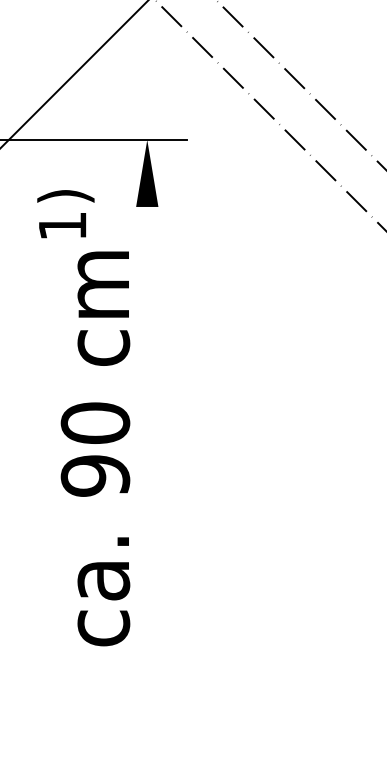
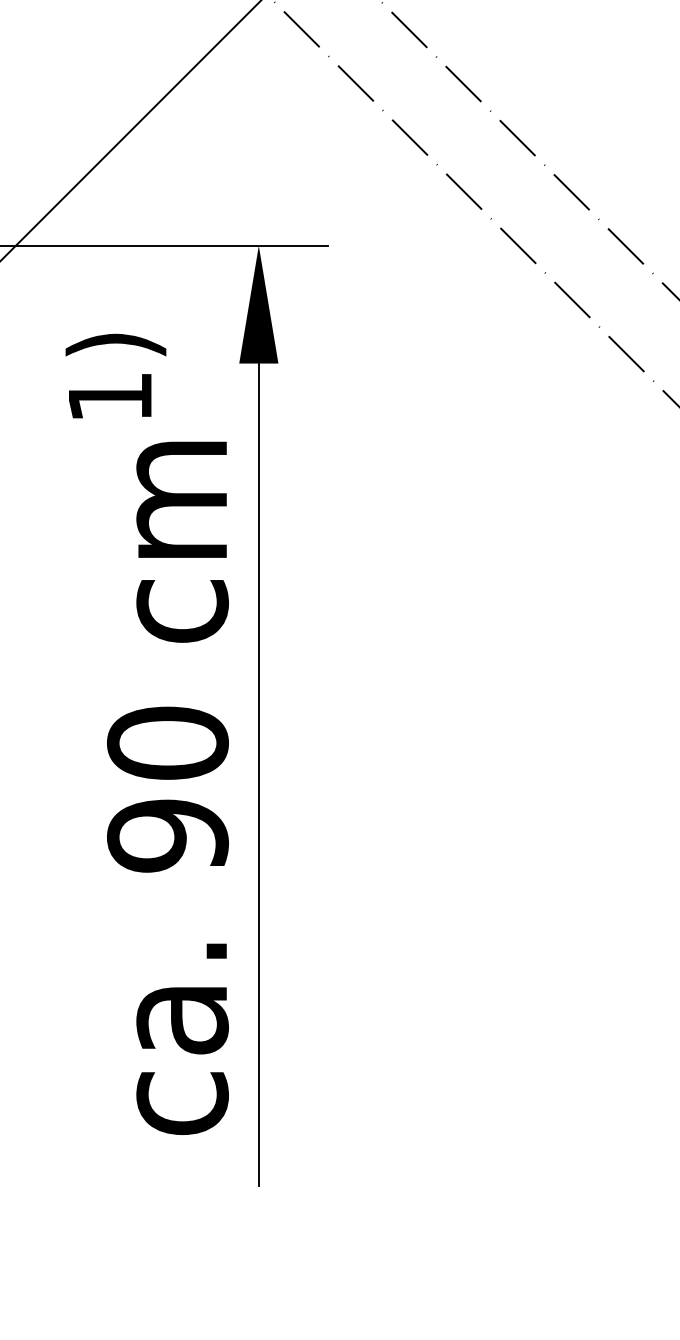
line: (147, 440) -> (259, 773), added

